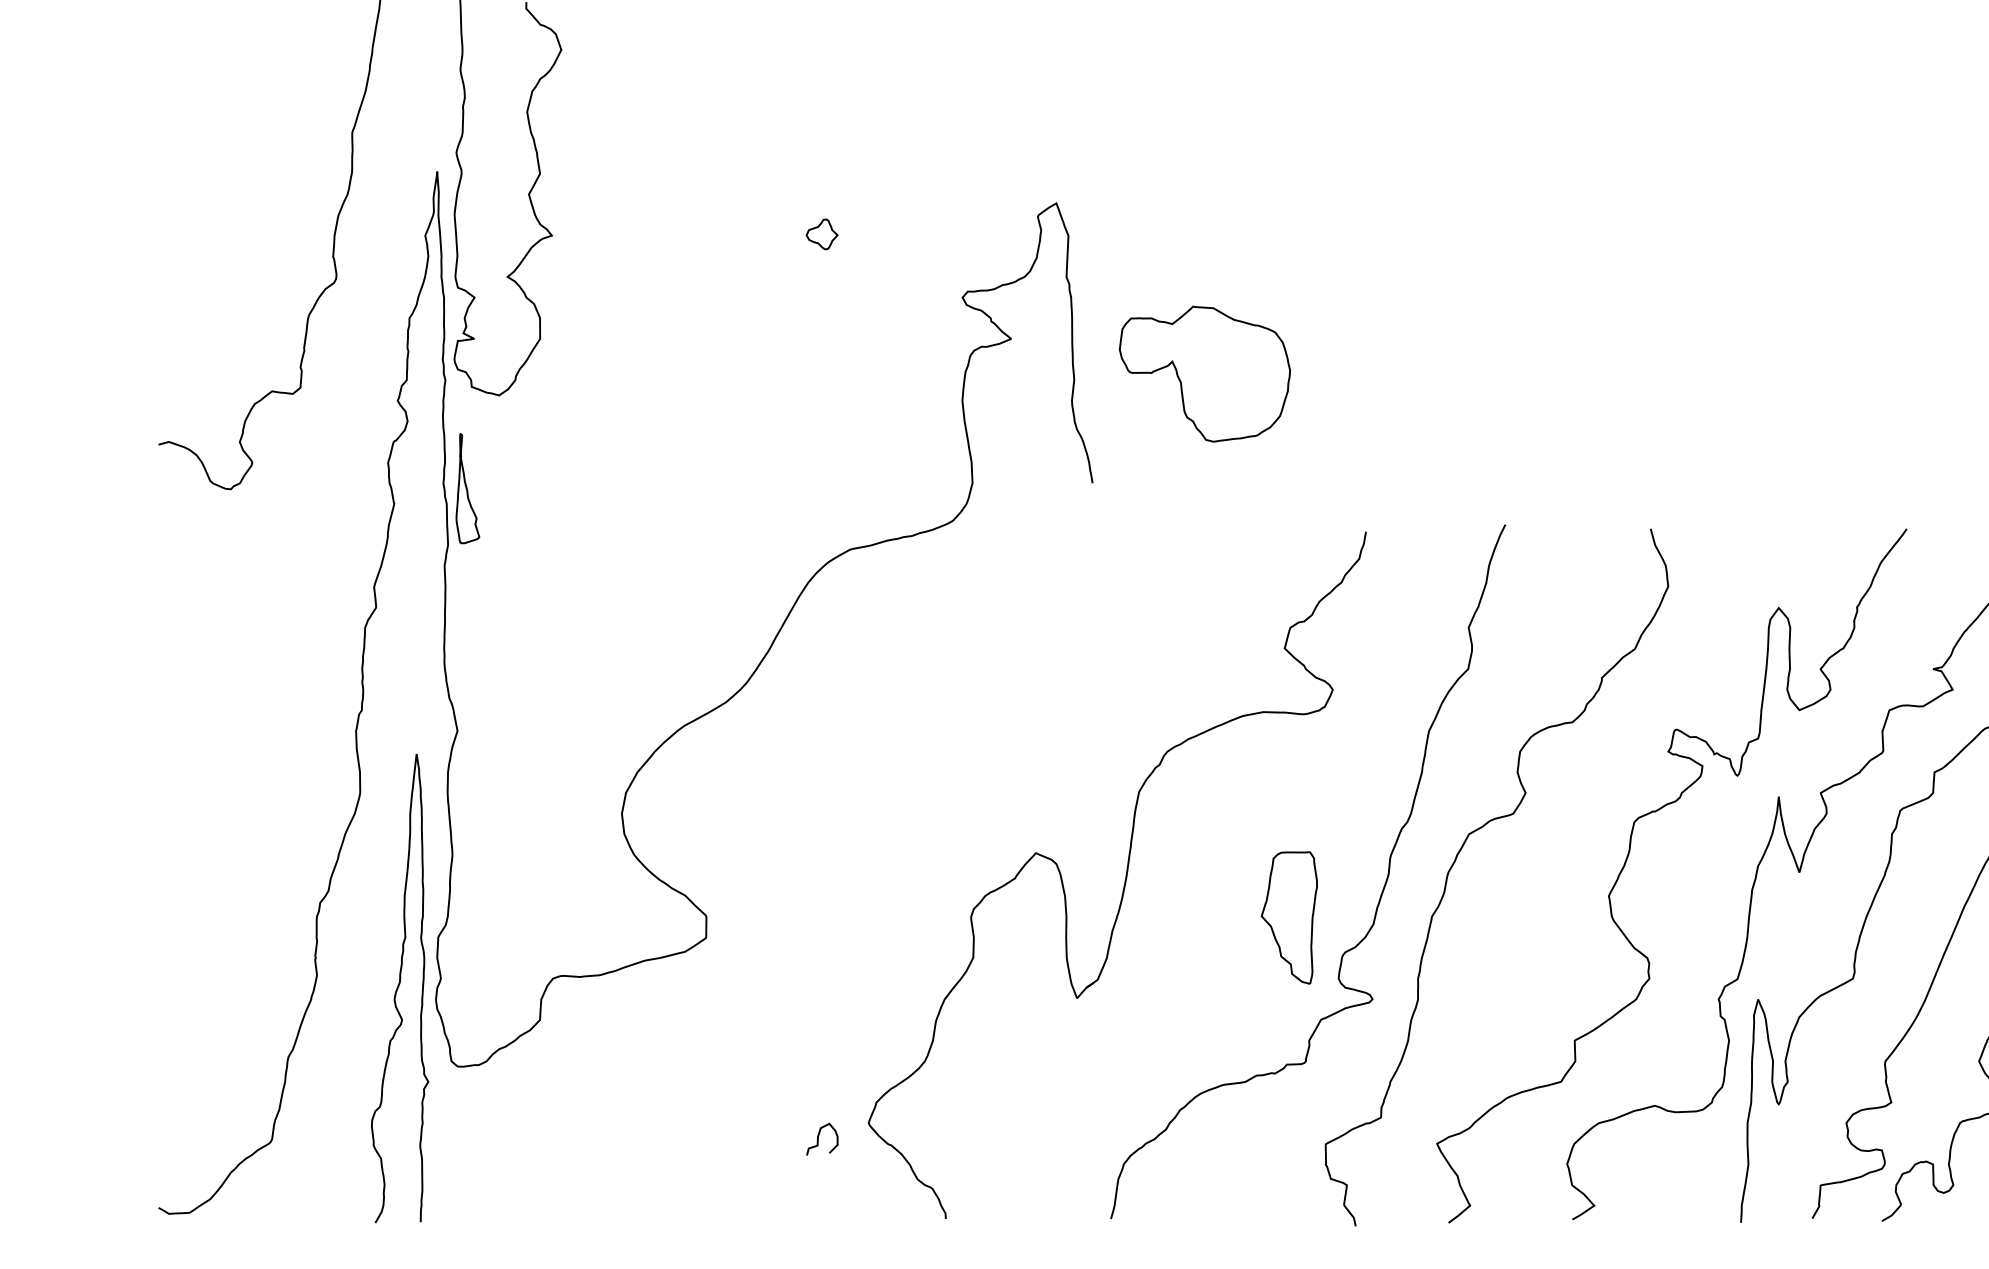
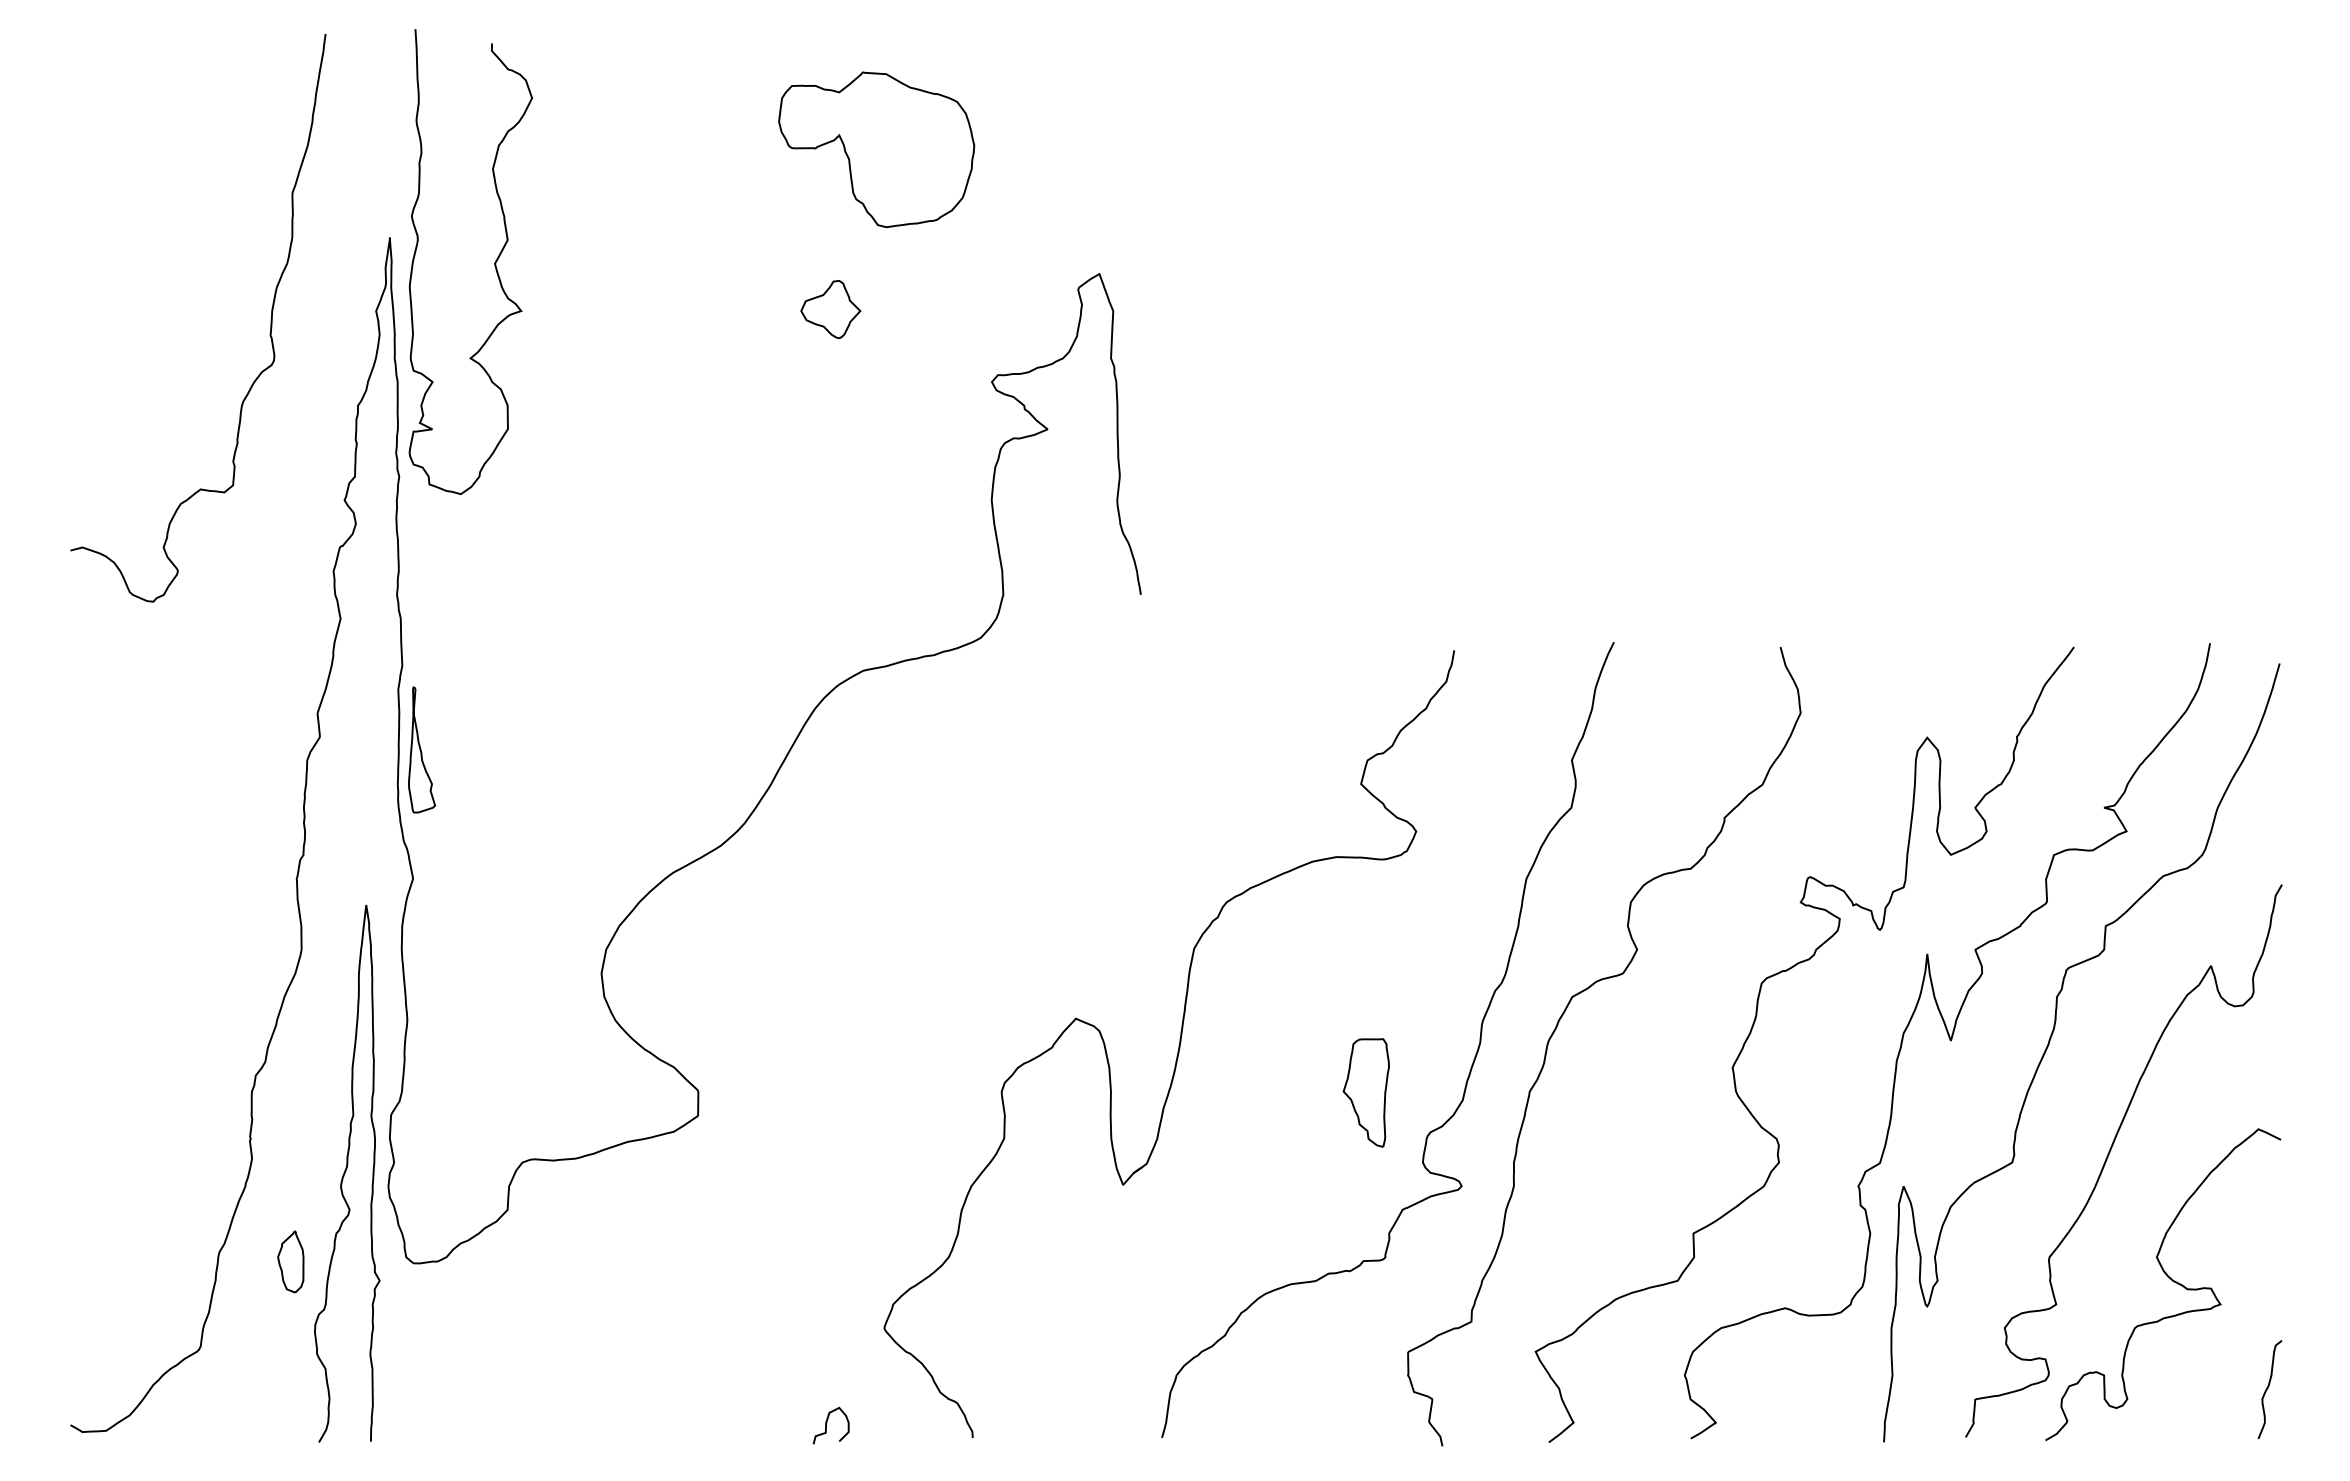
part: (821, 234) -> (830, 309), size x1.67
part: (1204, 373) -> (876, 149), moved
part: (467, 488) -> (421, 749), moved
part: (1288, 917) -> (1365, 1092), size x0.71
part: (350, 1065) -> (290, 1261), added
curve: (819, 1137) -> (827, 1423), moved

